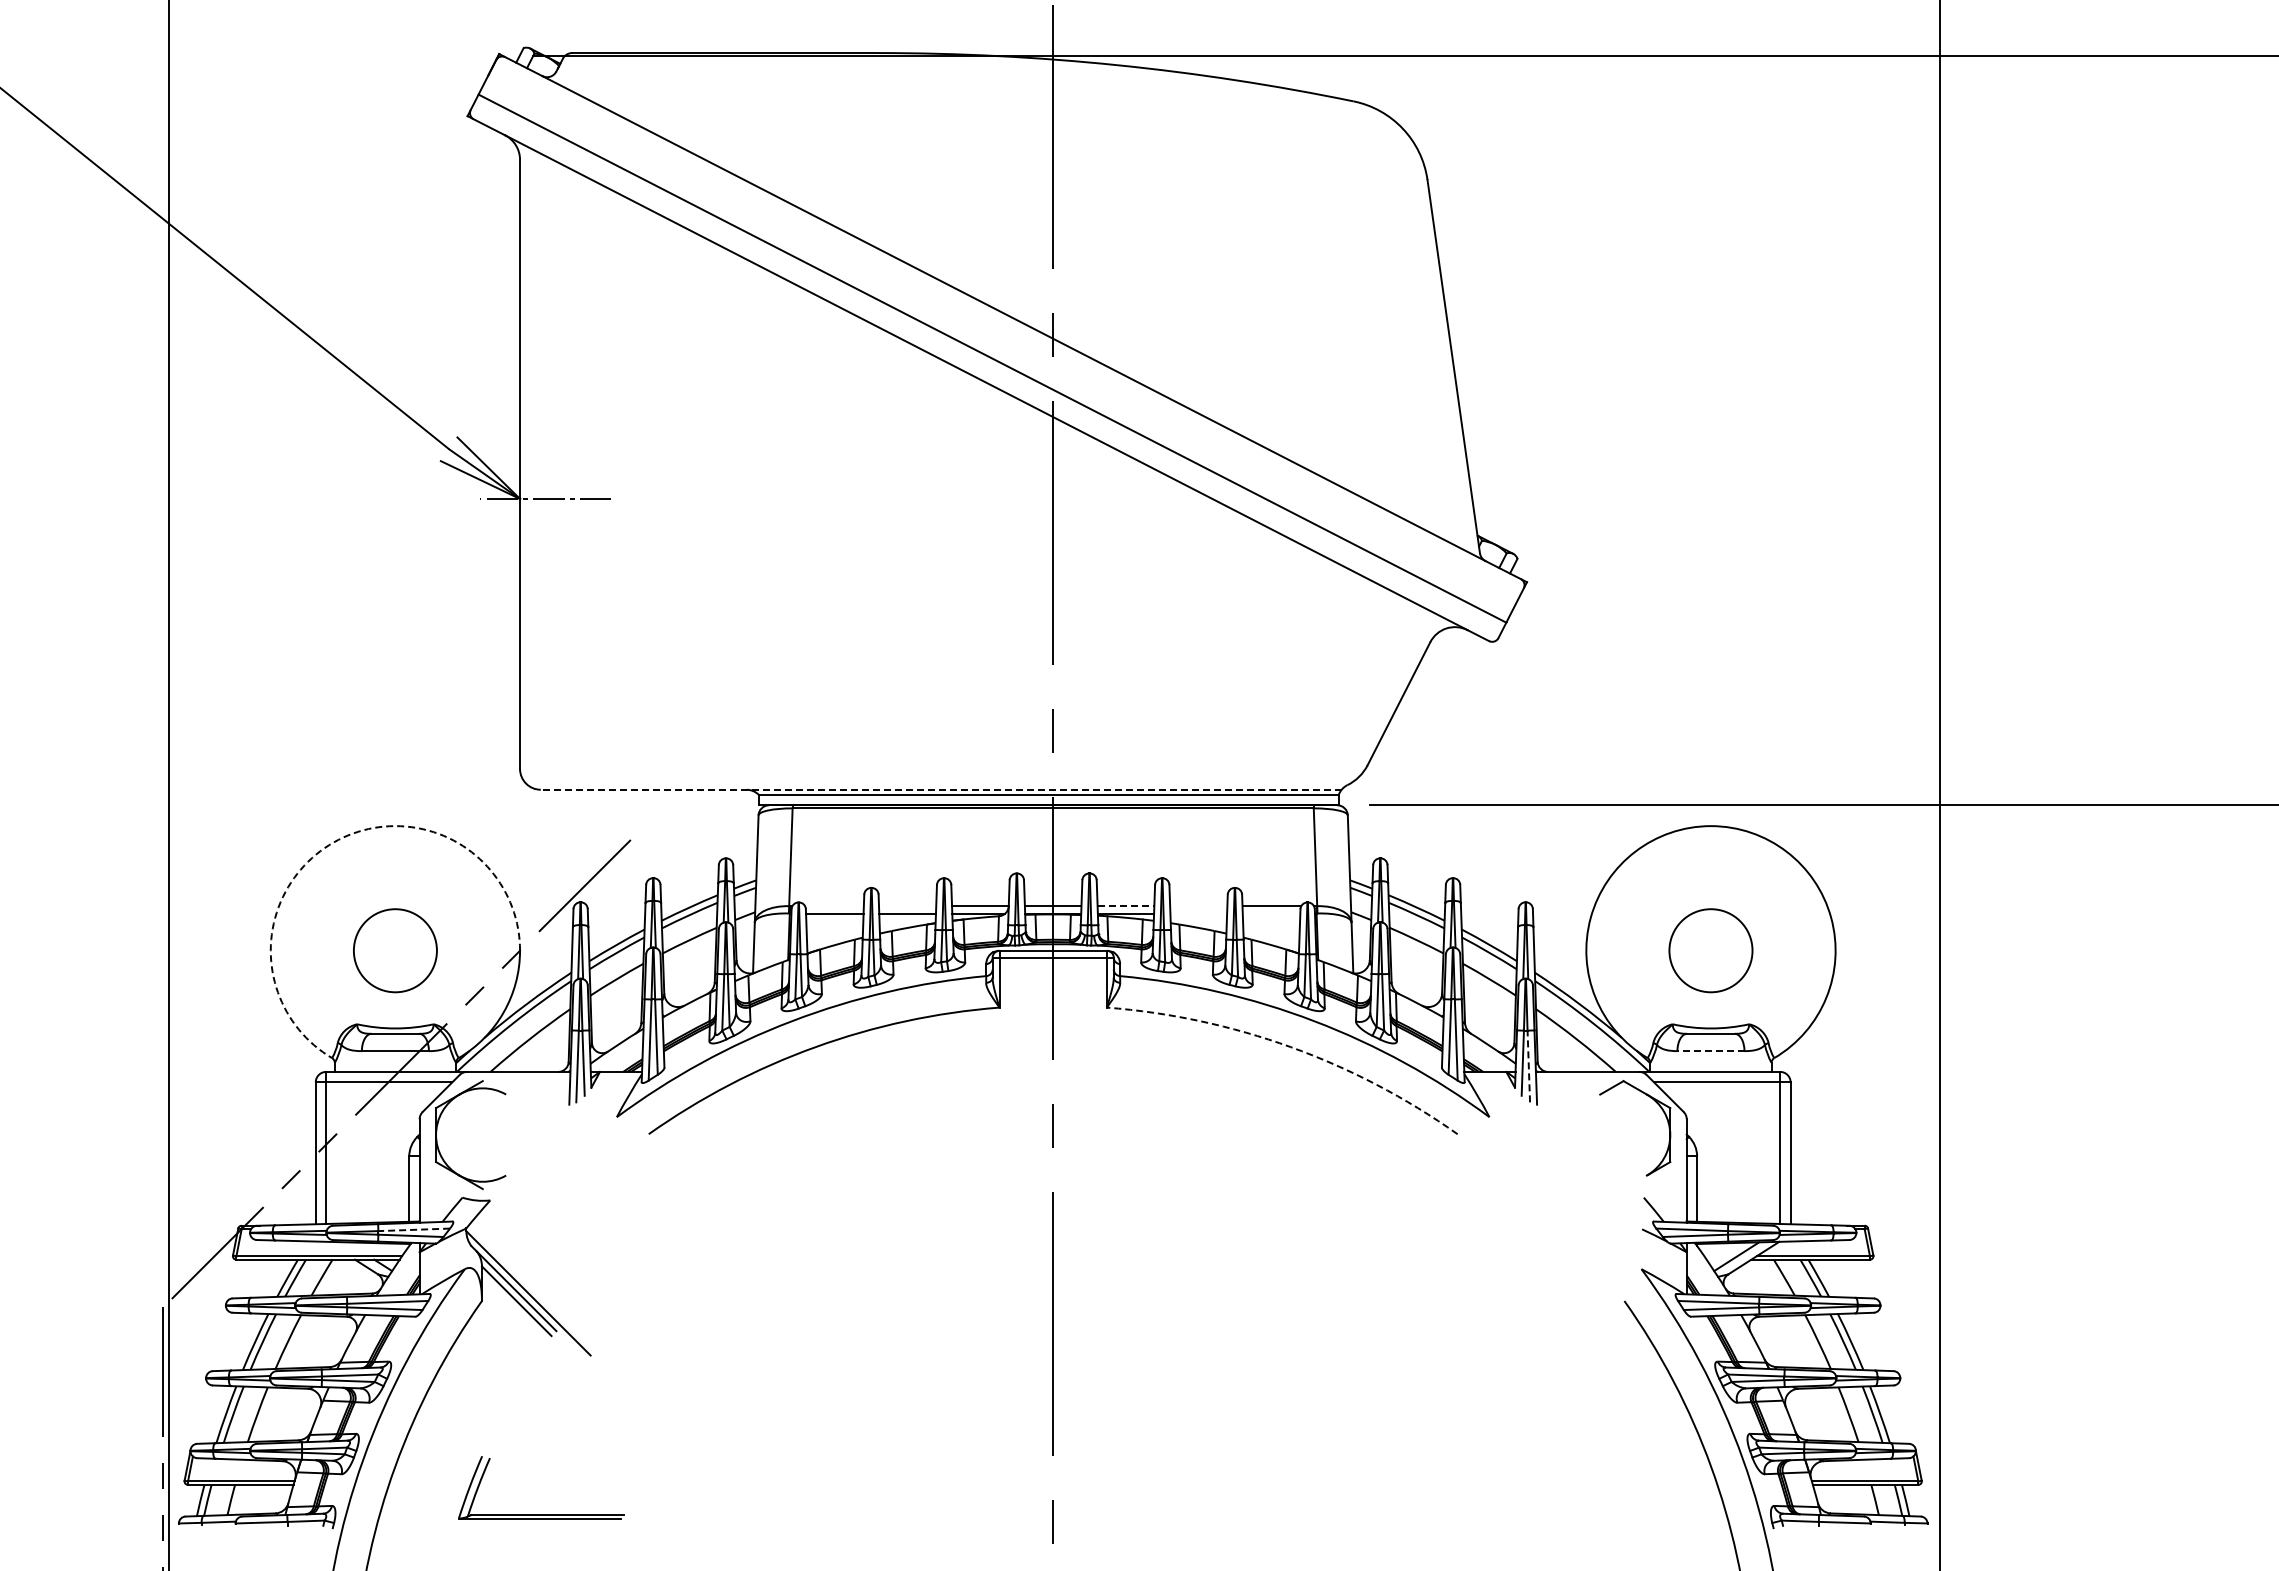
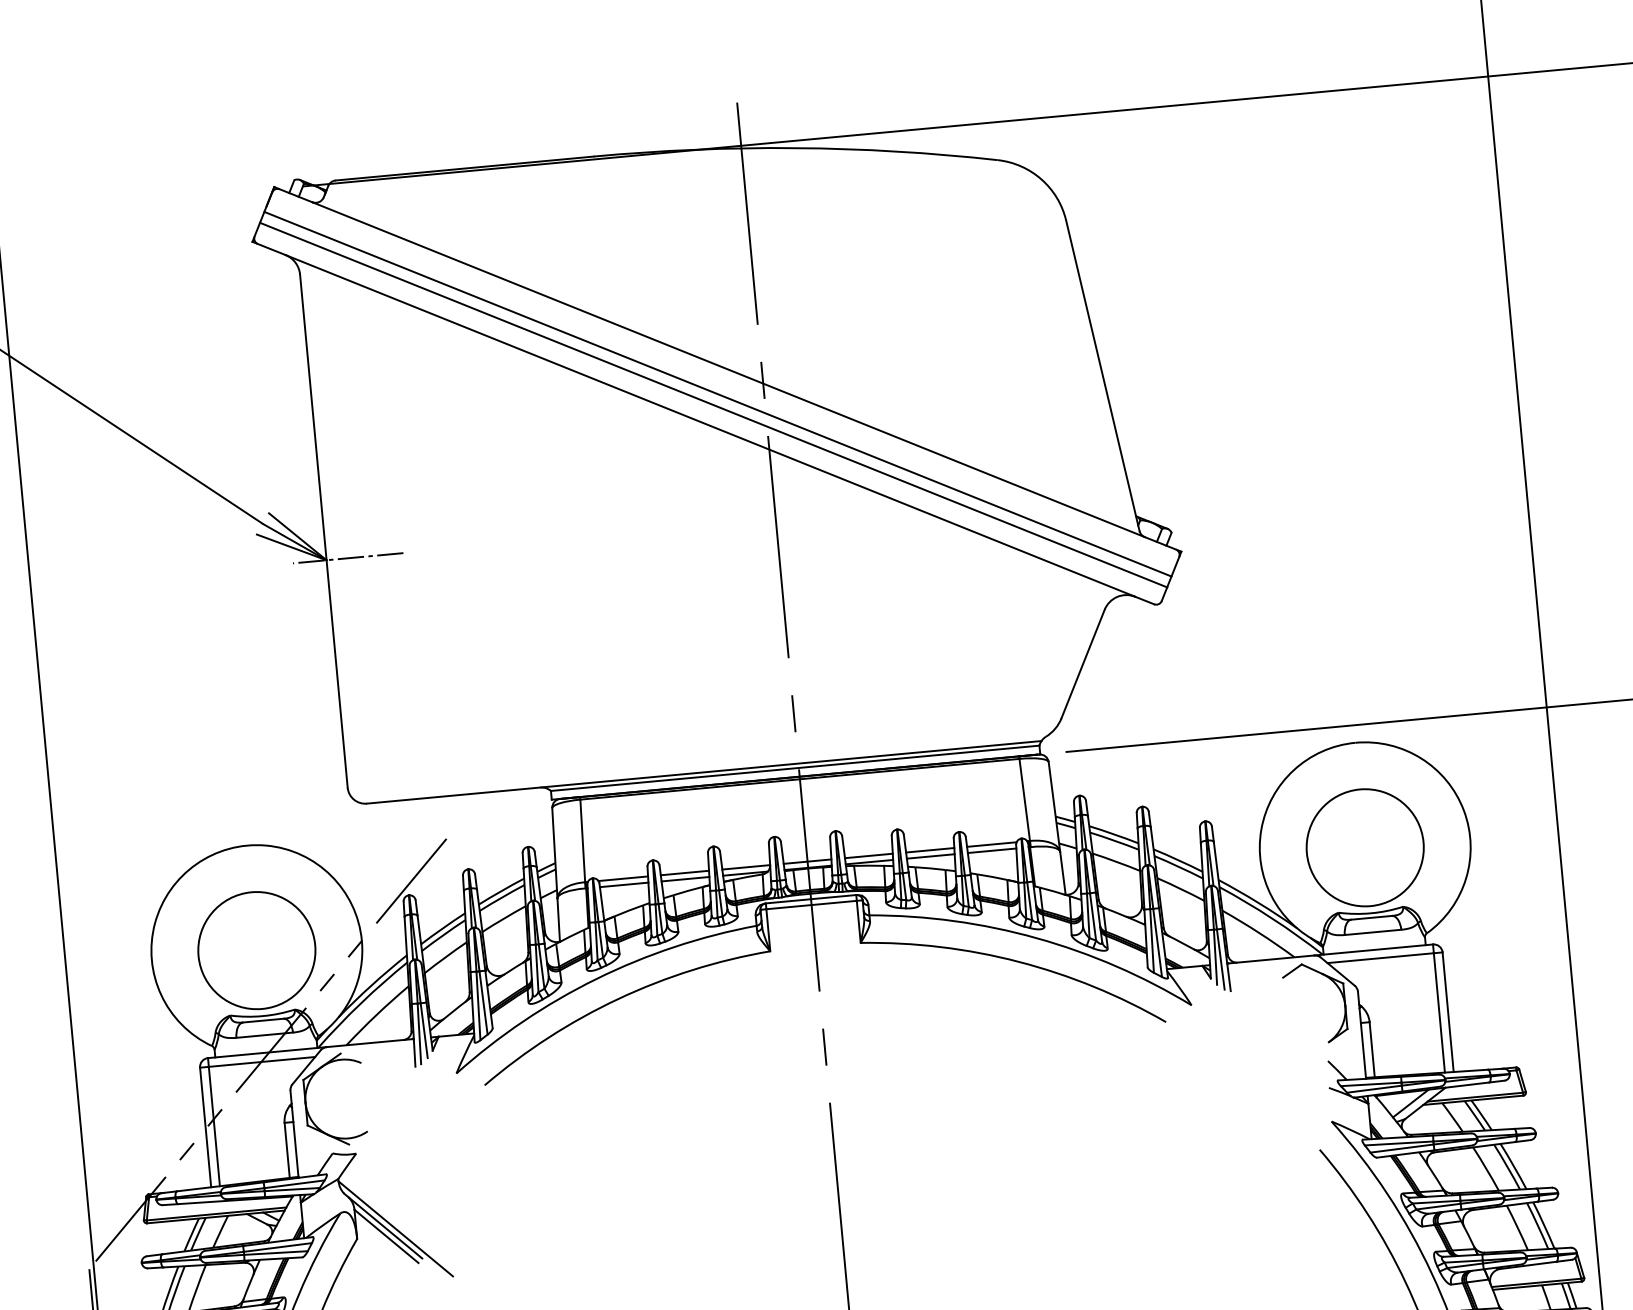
line: (998, 346) -> (717, 394), added
line: (940, 789) -> (703, 772), dashed -> solid
arc: (333, 842) -> (196, 864), dashed -> solid
line: (834, 906) -> (623, 879), added
line: (907, 906) -> (684, 873), added
line: (1126, 906) -> (869, 856), dashed -> solid
line: (1198, 906) -> (930, 850), added
line: (1198, 913) -> (930, 856), added
line: (1271, 913) -> (992, 850), added
circle: (395, 950) -> (256, 950), size x1.67
circle: (1710, 950) -> (1364, 847), size x1.67
arc: (1290, 1047) -> (1018, 962), dashed -> solid
line: (1710, 1051) -> (1372, 932), dashed -> solid
line: (1528, 1066) -> (1220, 959), dashed -> solid
line: (414, 1229) -> (294, 1183), dashed -> solid

